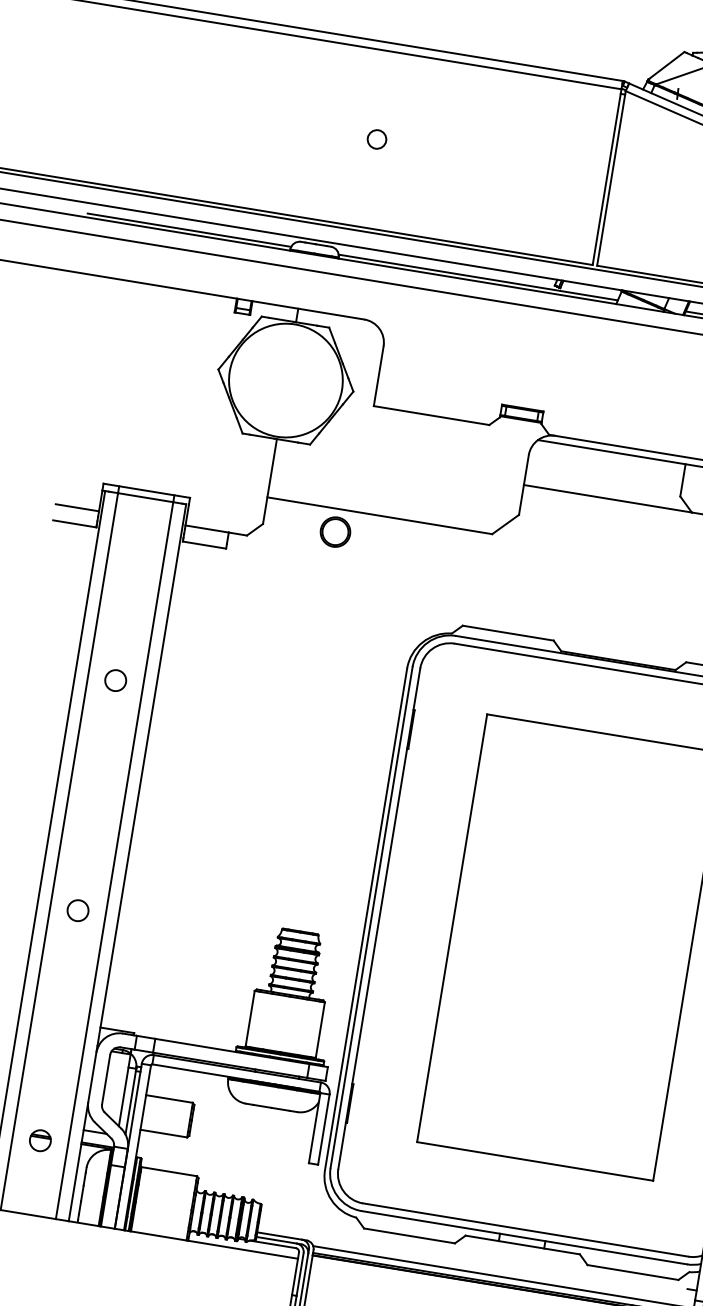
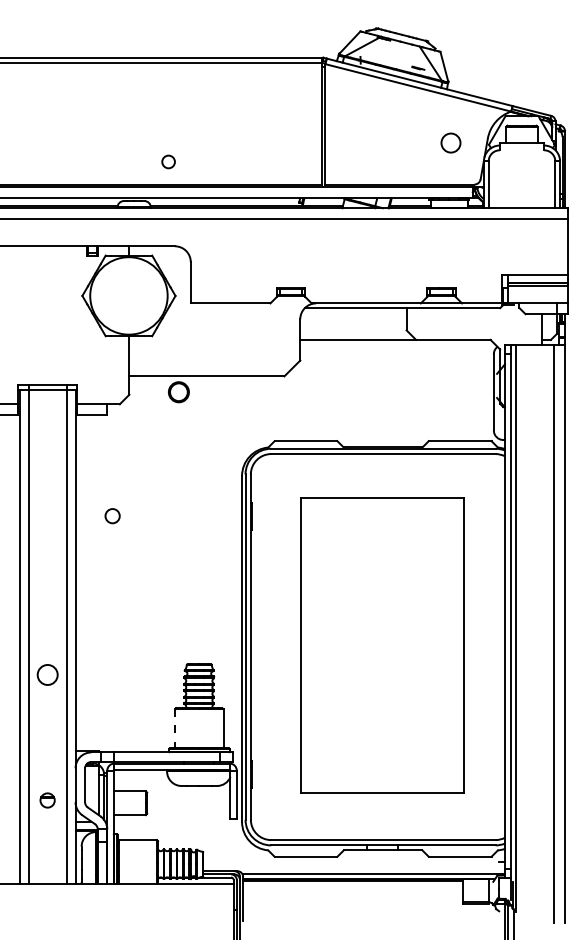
circle: (376, 138) -> (168, 161), moved
circle: (115, 681) -> (112, 516), moved
circle: (77, 910) -> (47, 674), size x1.4
line: (250, 1018) -> (175, 728), solid -> dashed
part: (40, 1140) -> (47, 800), moved

